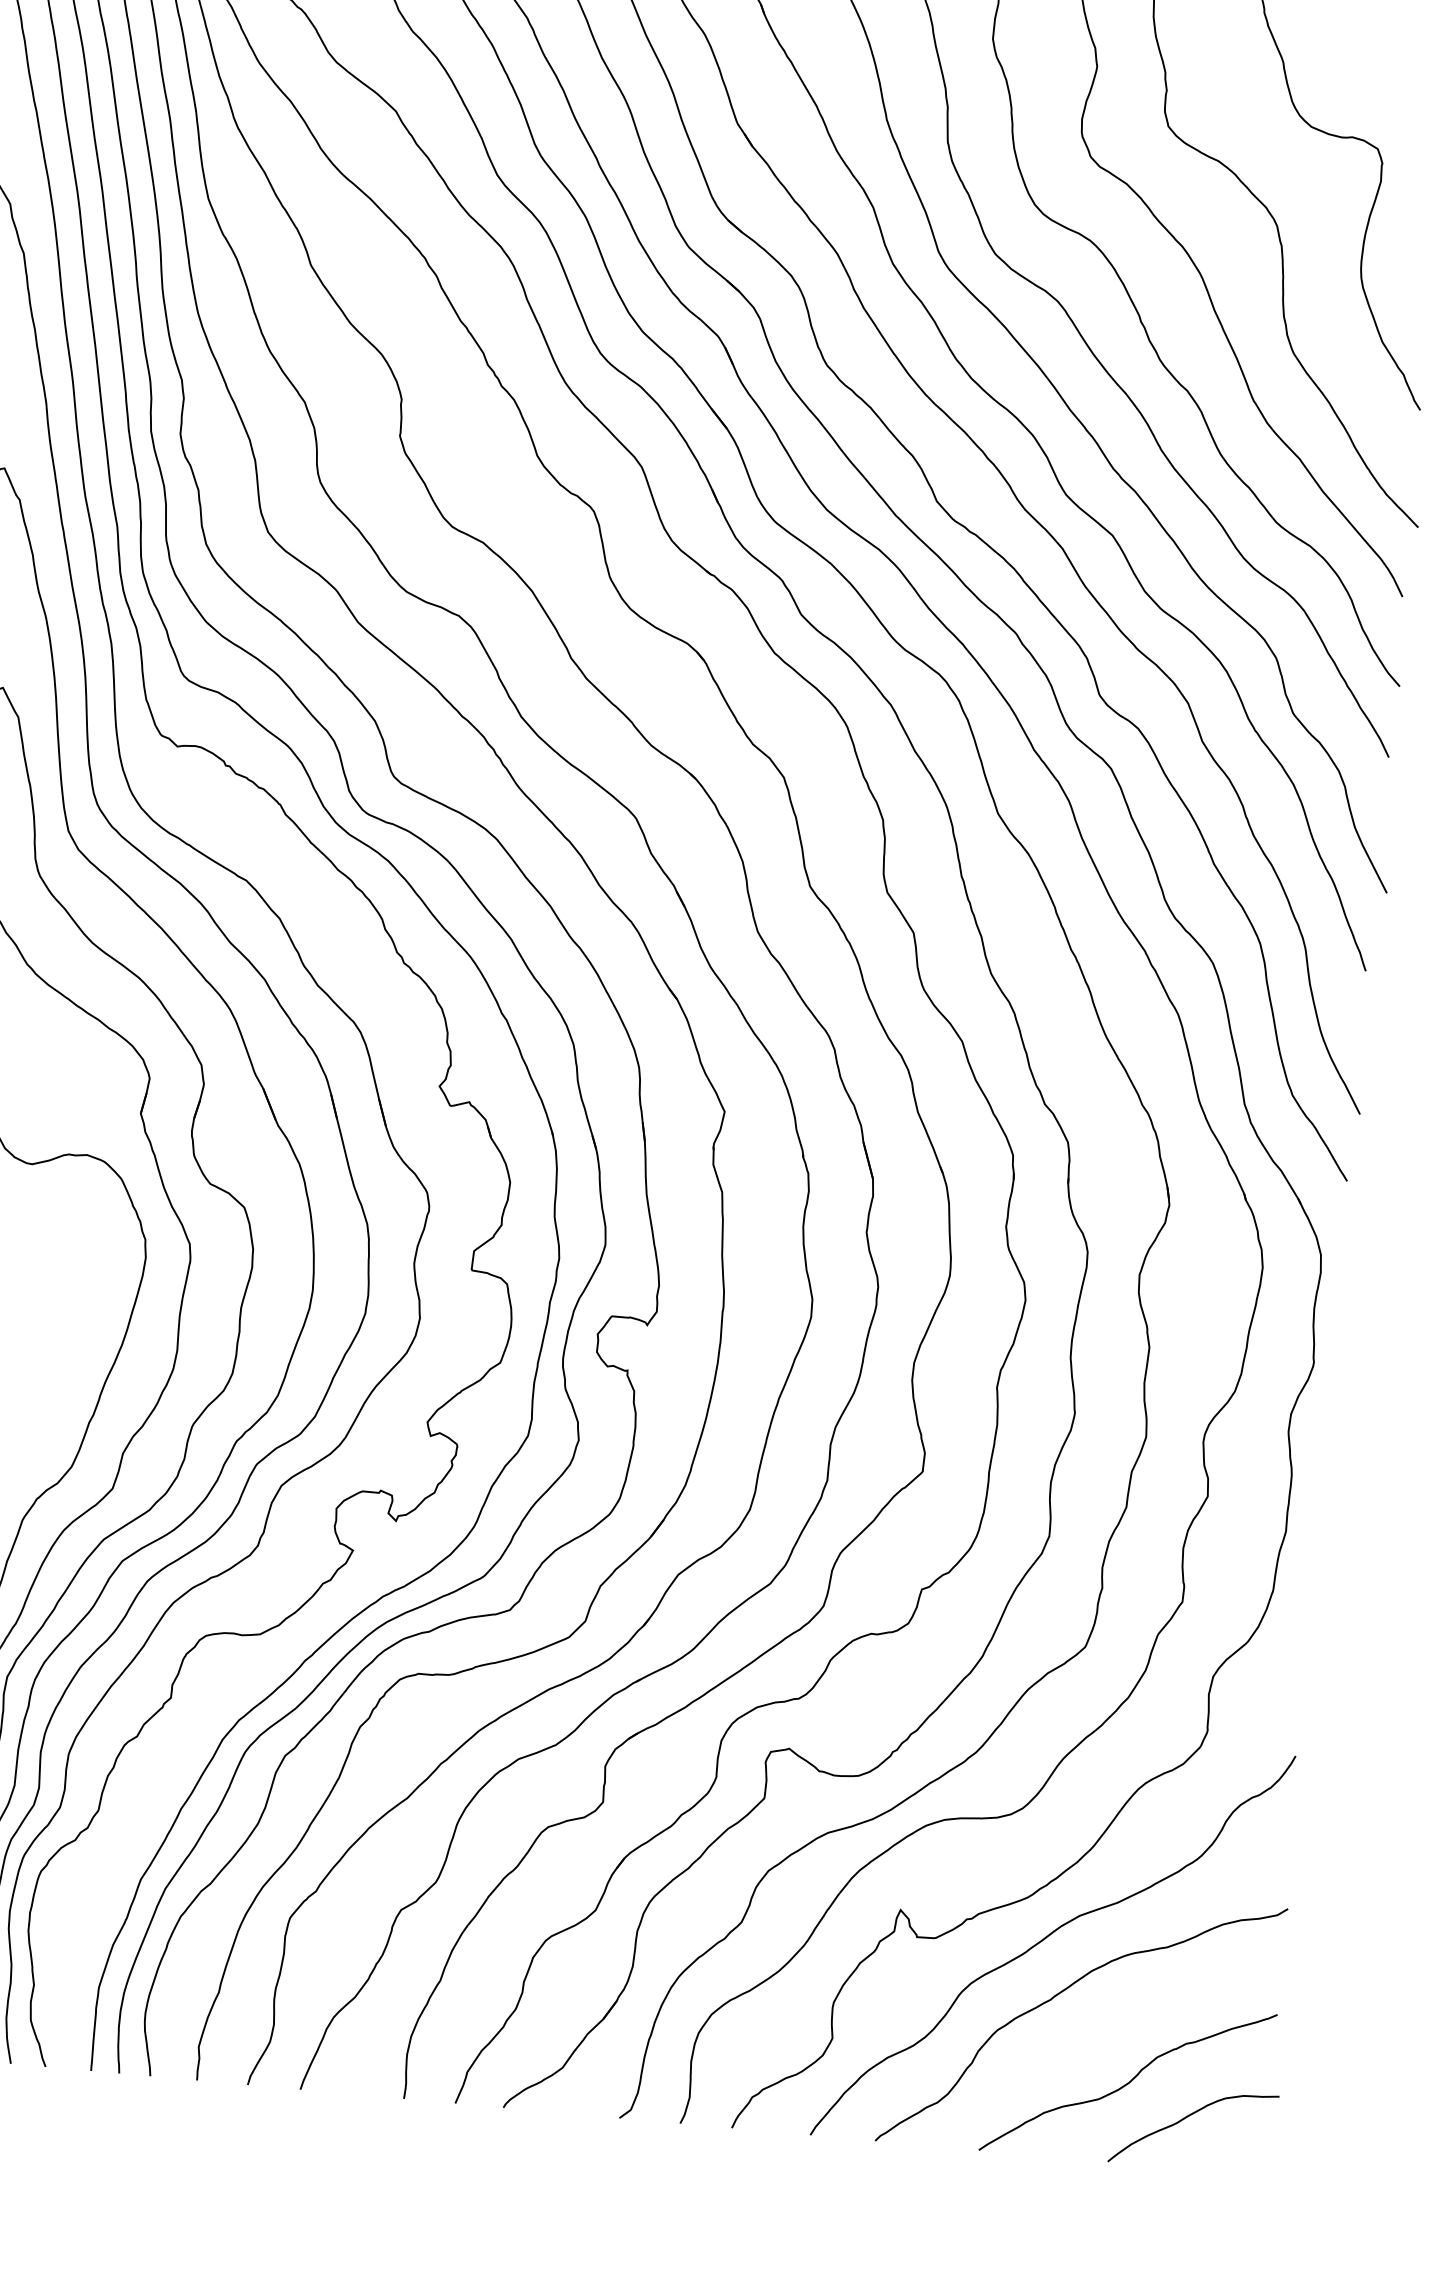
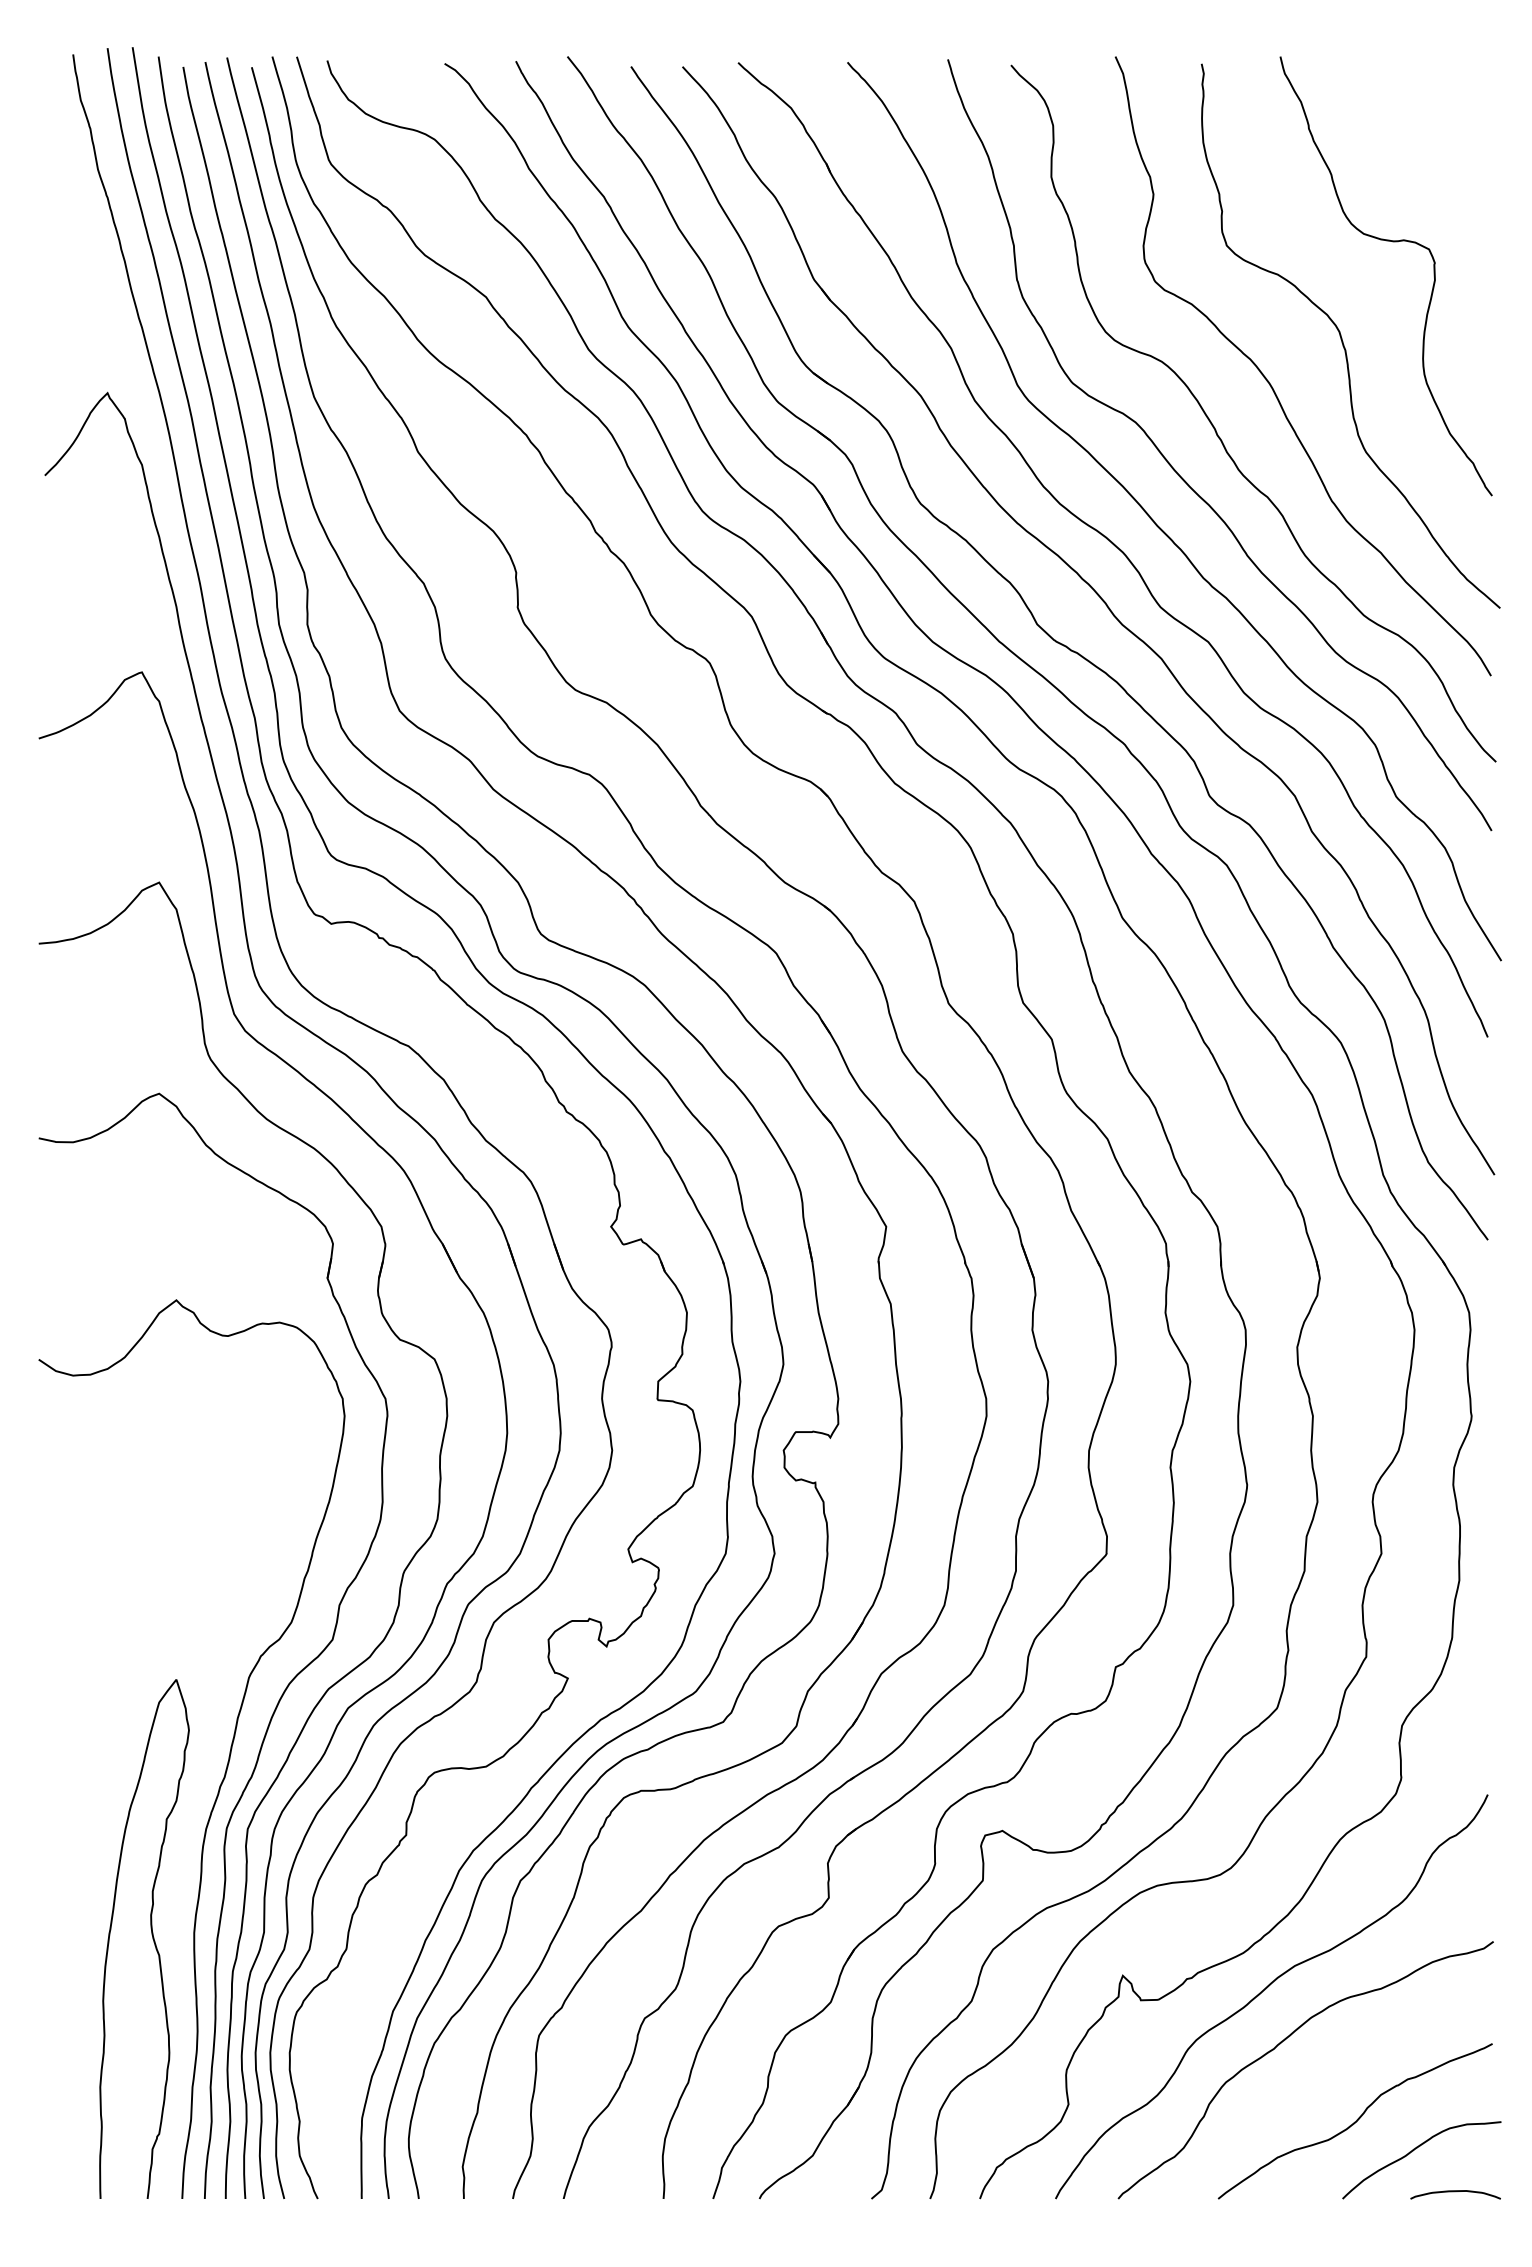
curve: (1225, 2165) -> (1455, 2192), added

